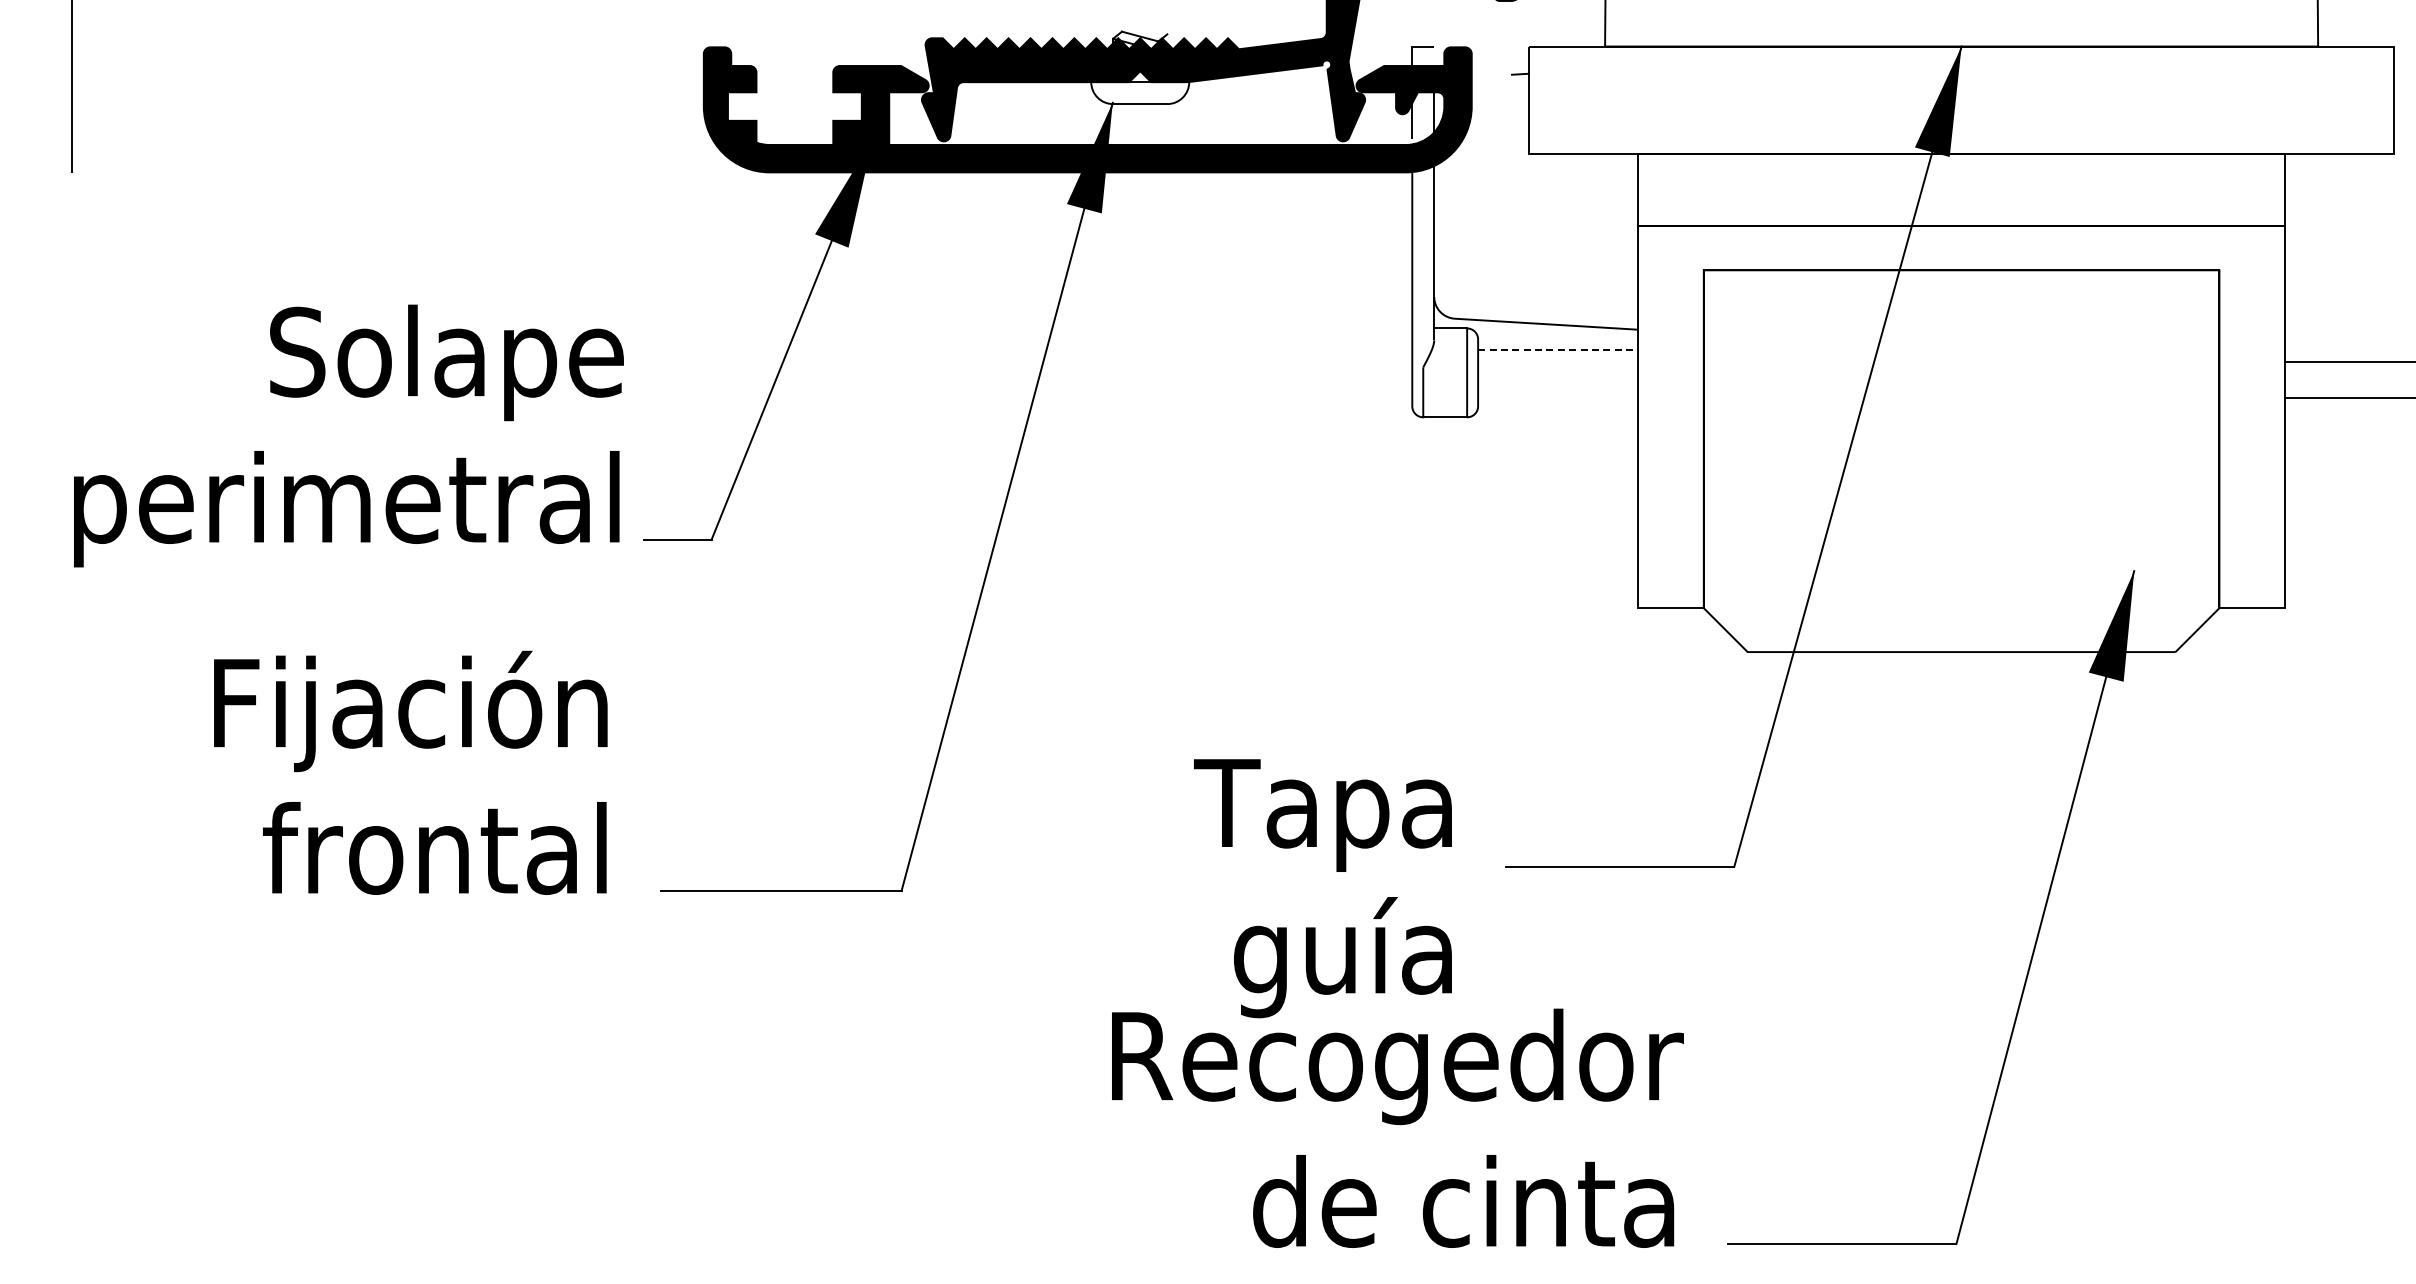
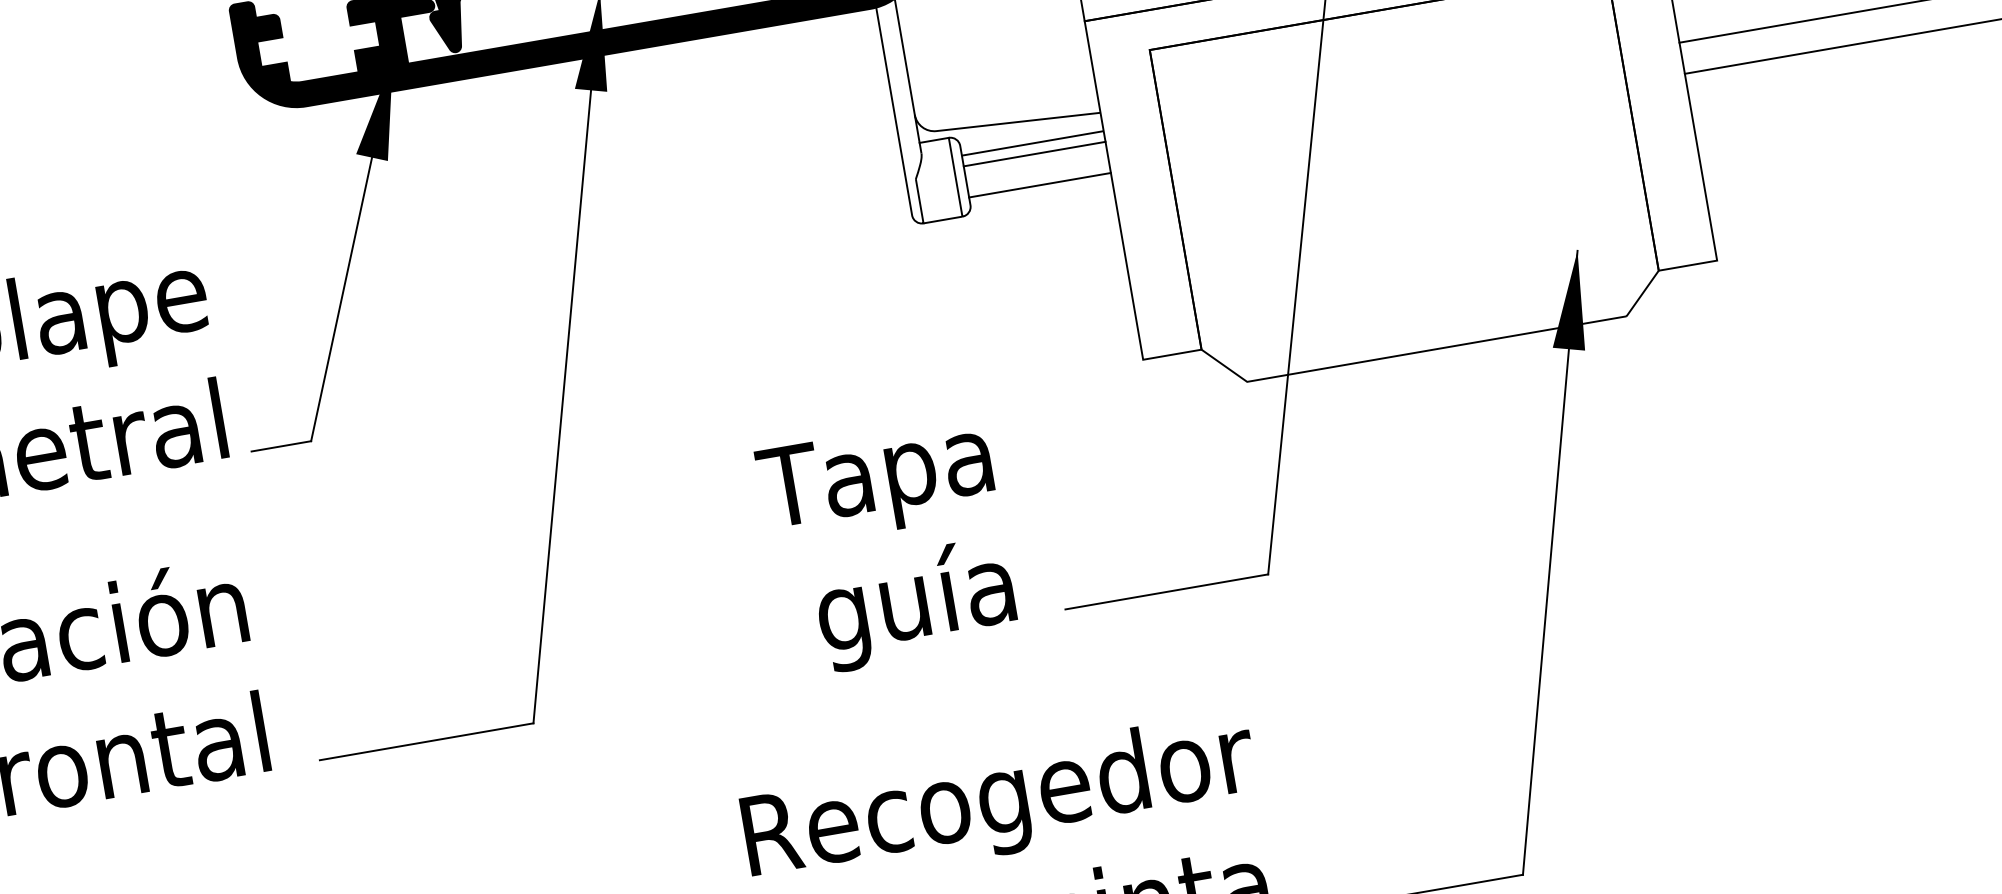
line: (1558, 350) -> (1033, 143), dashed -> solid
line: (1557, 362) -> (1034, 154), added
line: (1557, 397) -> (1039, 185), added
text: (1322, 888) -> (887, 546), moved

